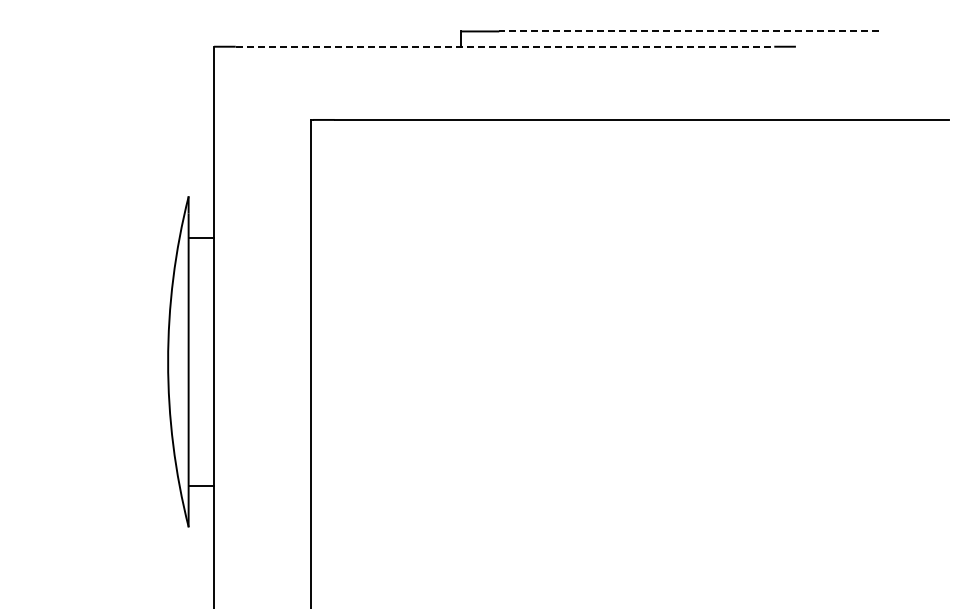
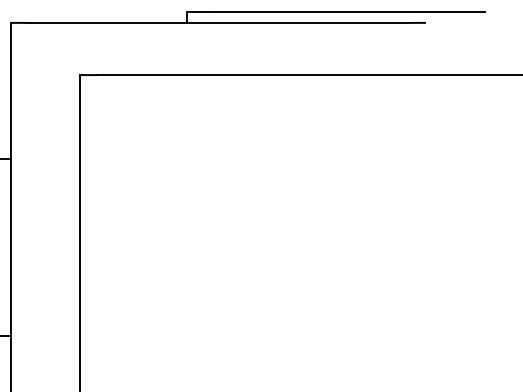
line: (688, 31) -> (349, 12), dashed -> solid
line: (505, 46) -> (218, 22), dashed -> solid

